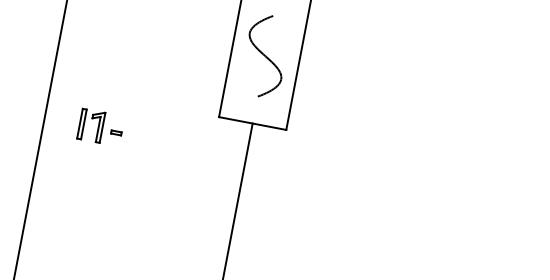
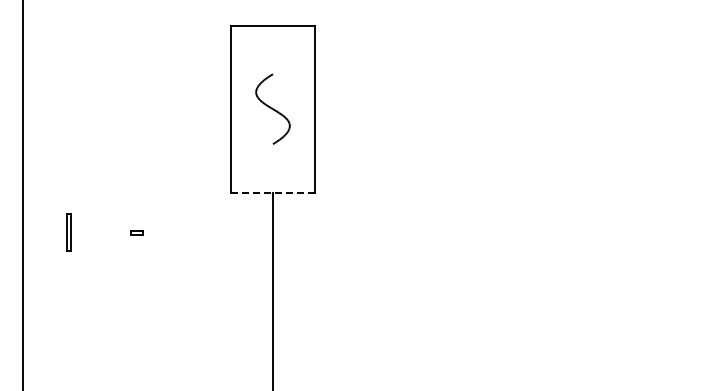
part: (265, 55) -> (272, 108), size x0.7
line: (253, 123) -> (273, 192), solid -> dashed
part: (96, 126) -> (86, 231), removed
part: (115, 132) -> (136, 232), moved

